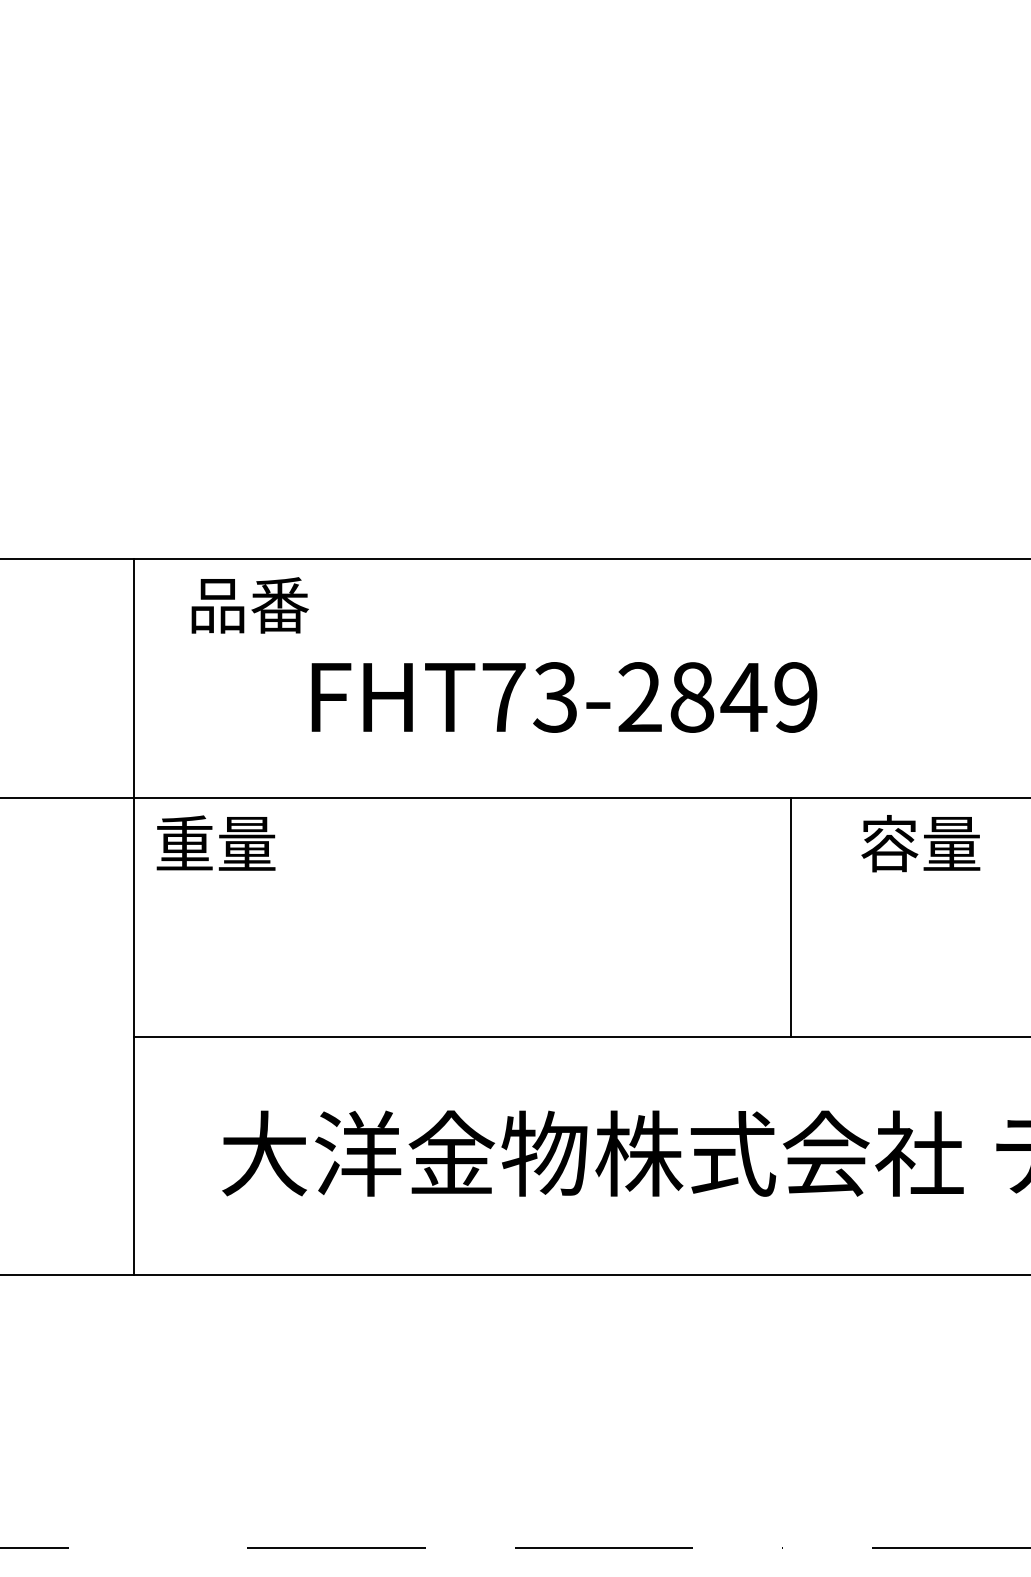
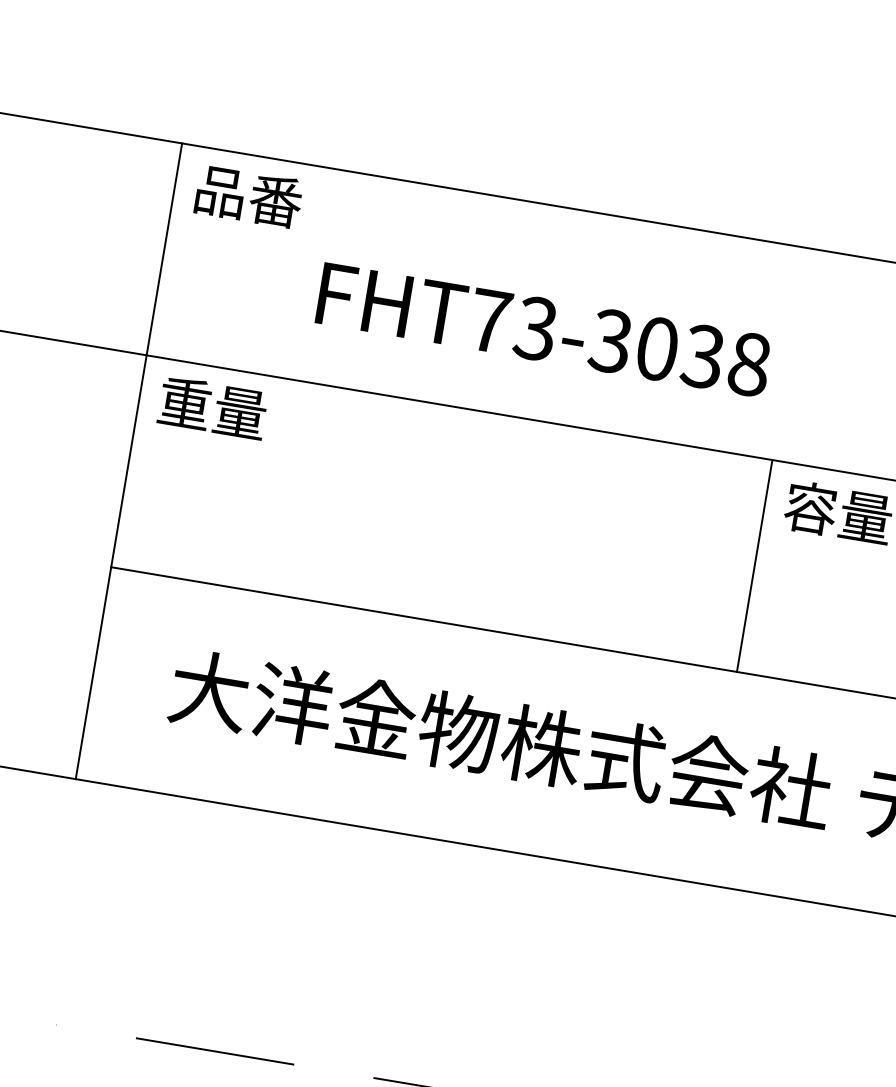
text: (249, 605) -> (248, 196), moved
text: (717, 697) -> (679, 352), FHT73-2849 -> FHT73-3038
line: (790, 916) -> (754, 565), moved

